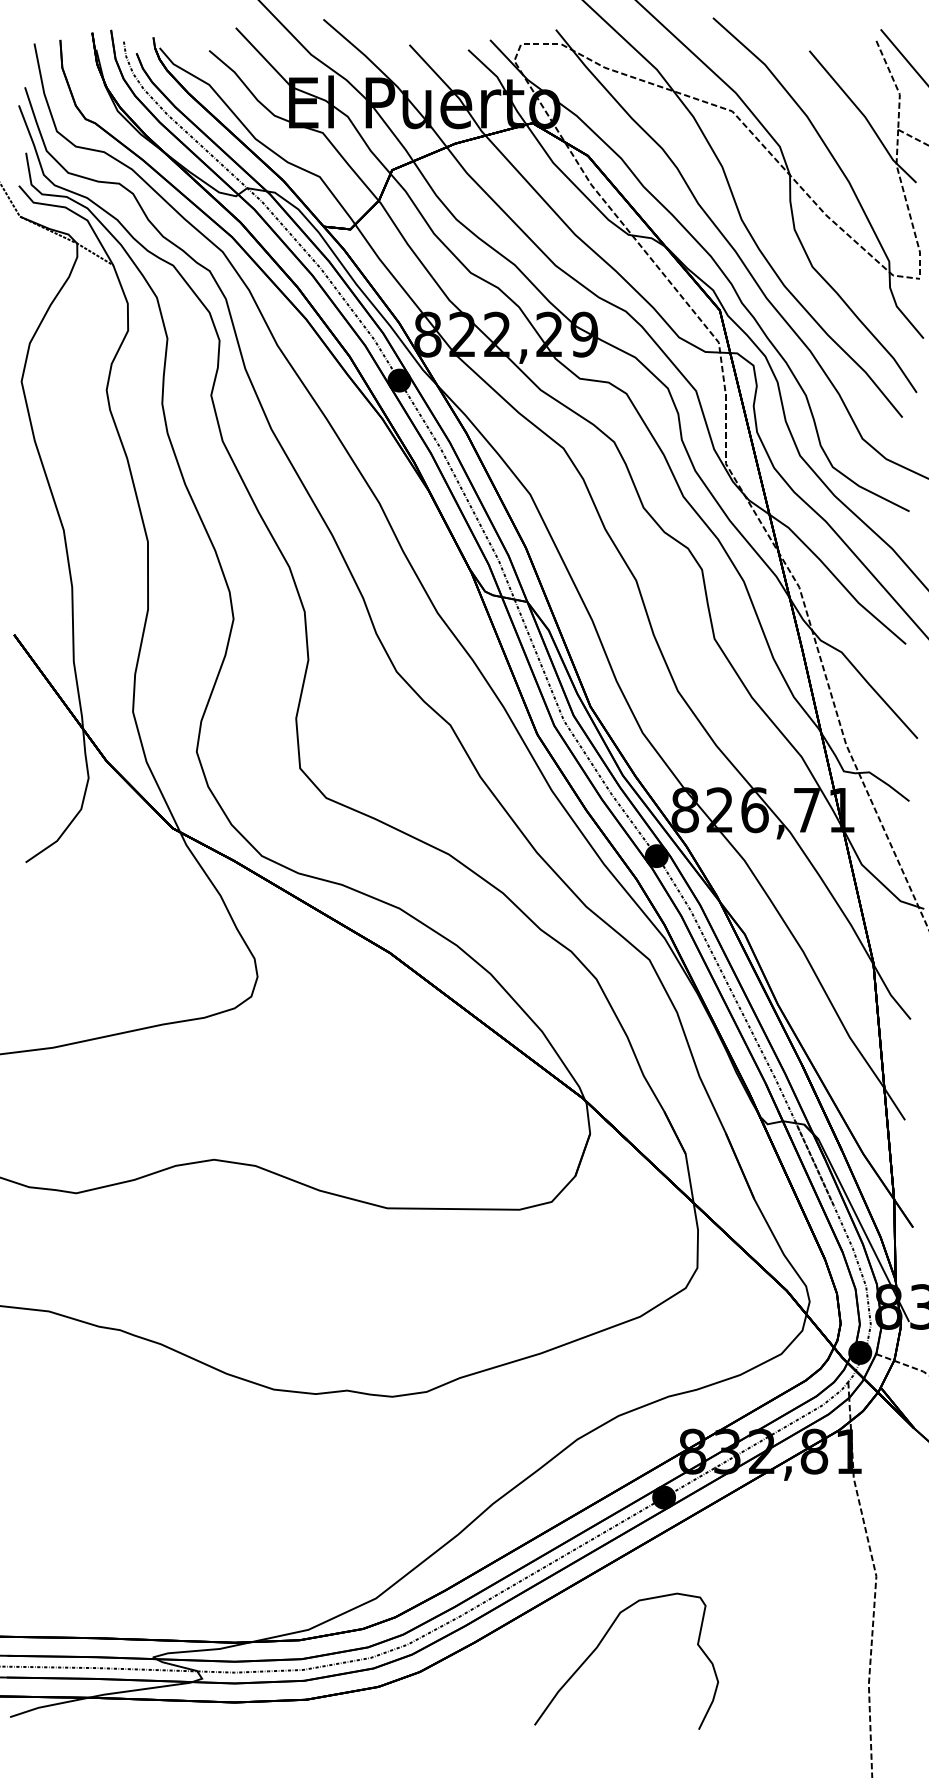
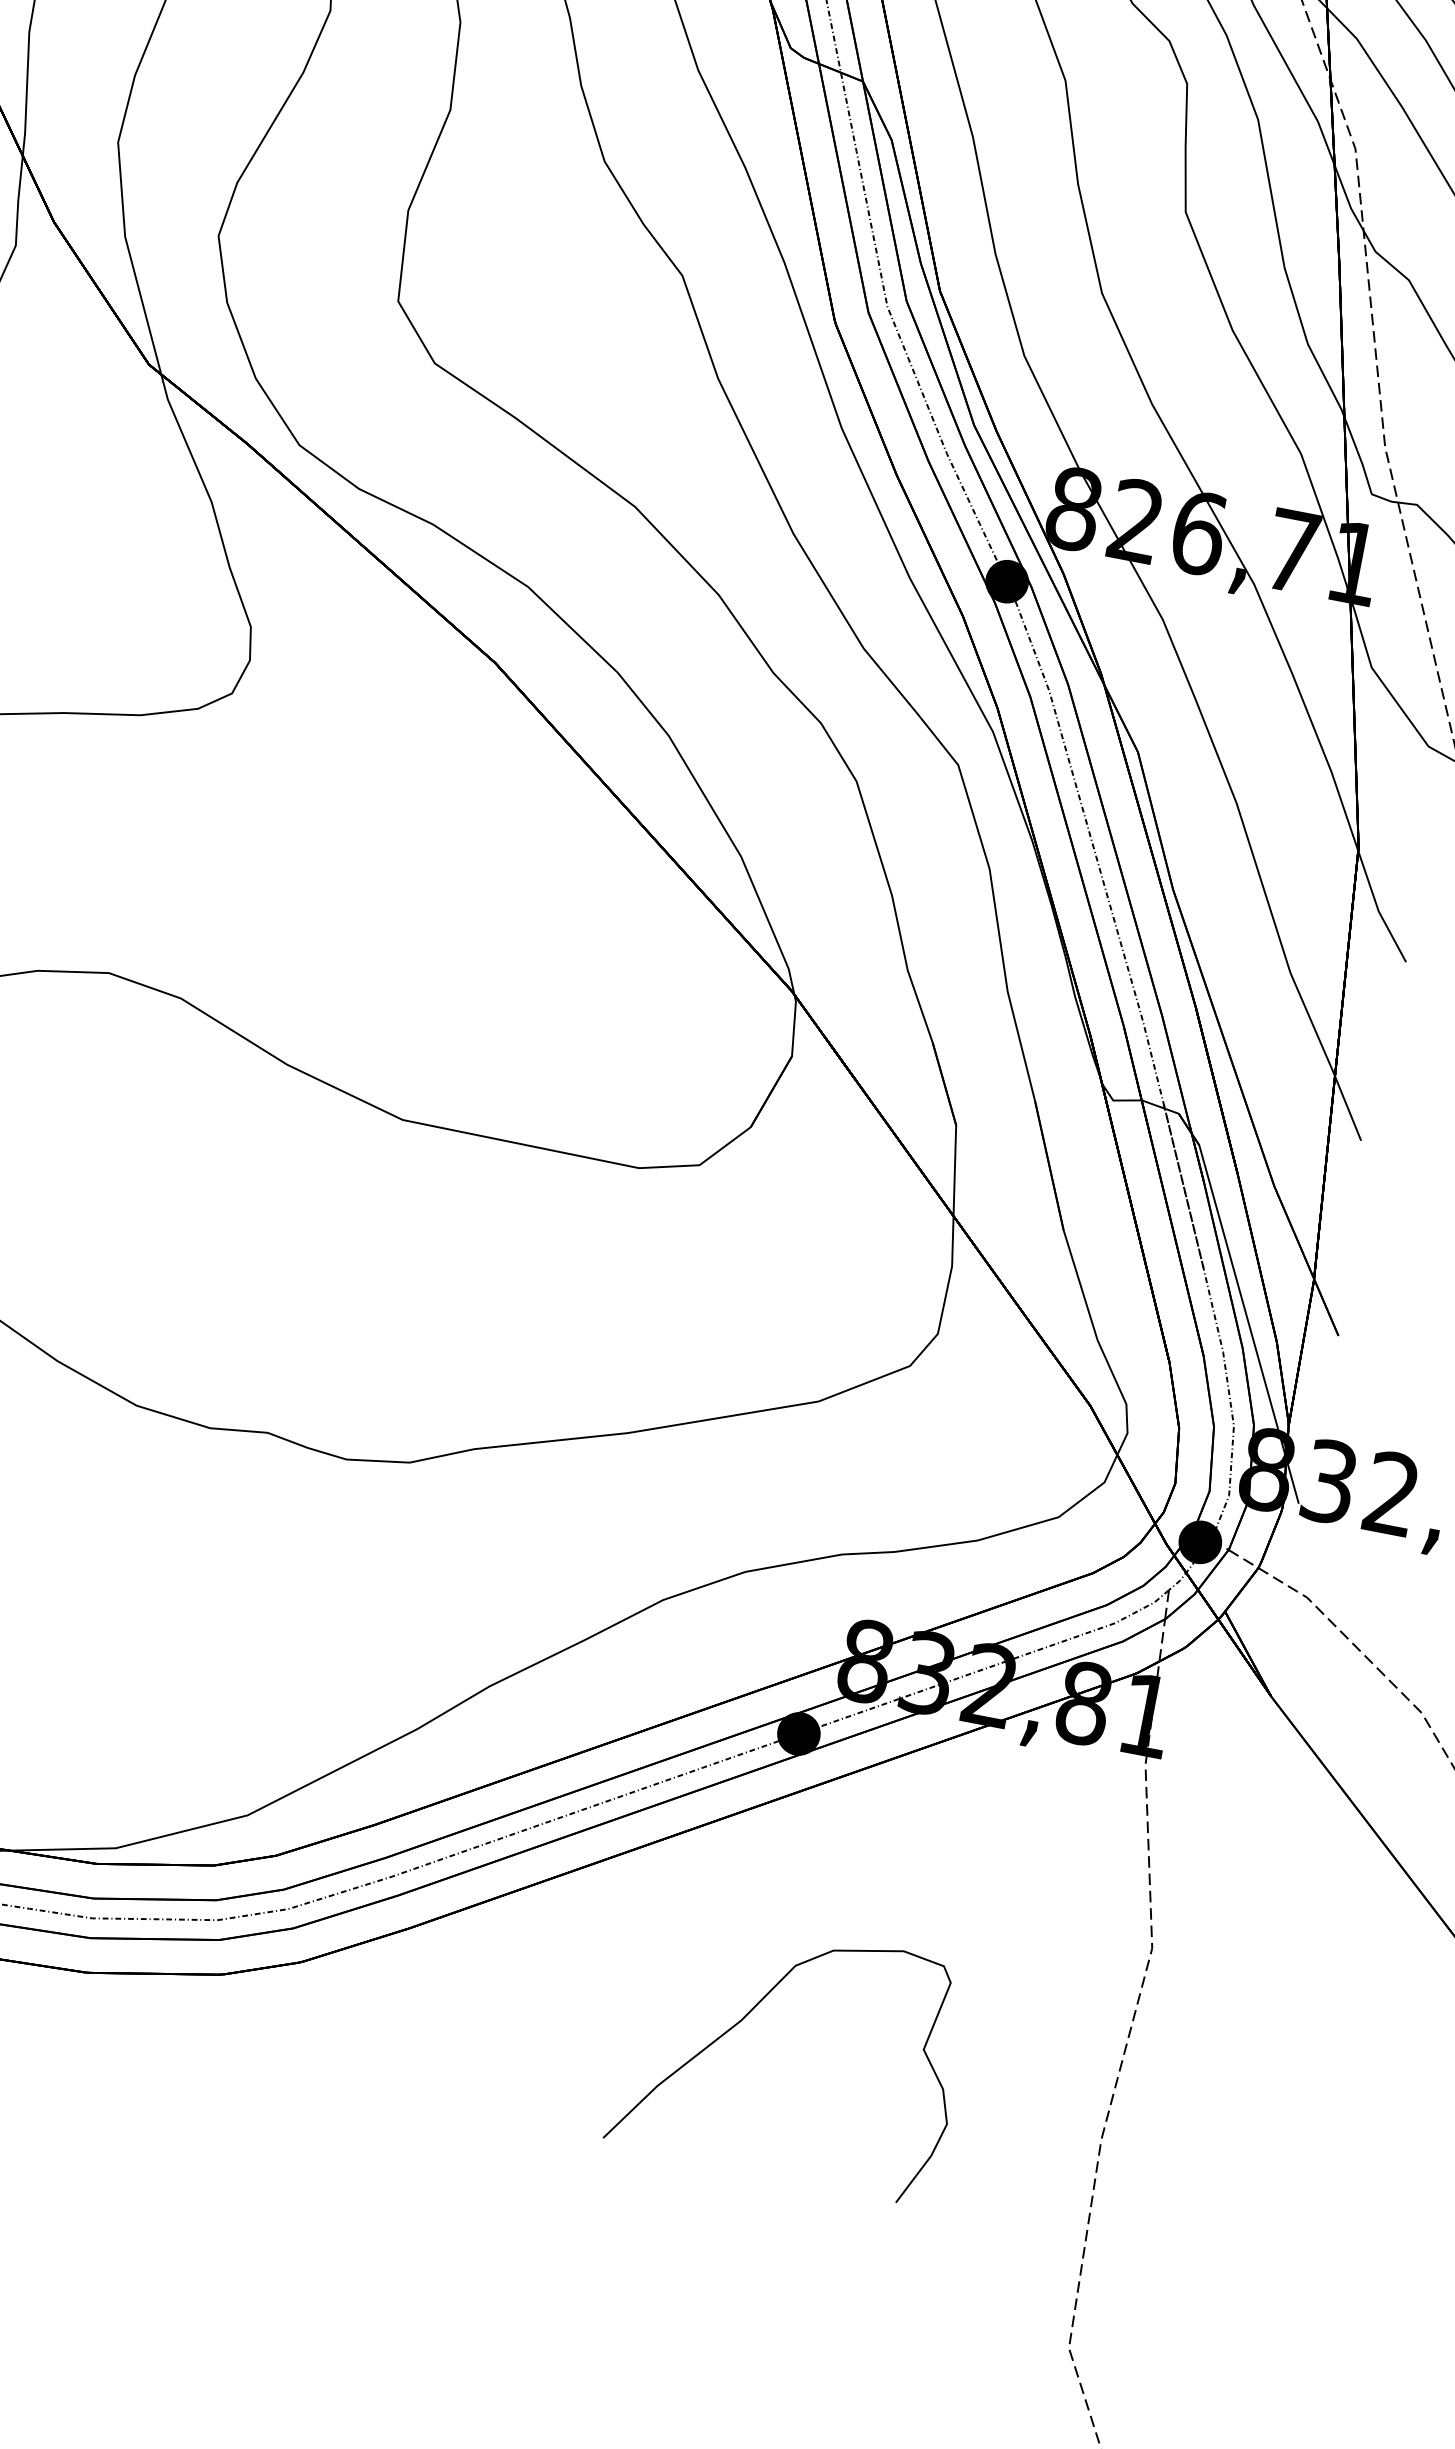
curve: (600, 1644) -> (749, 2016), moved

